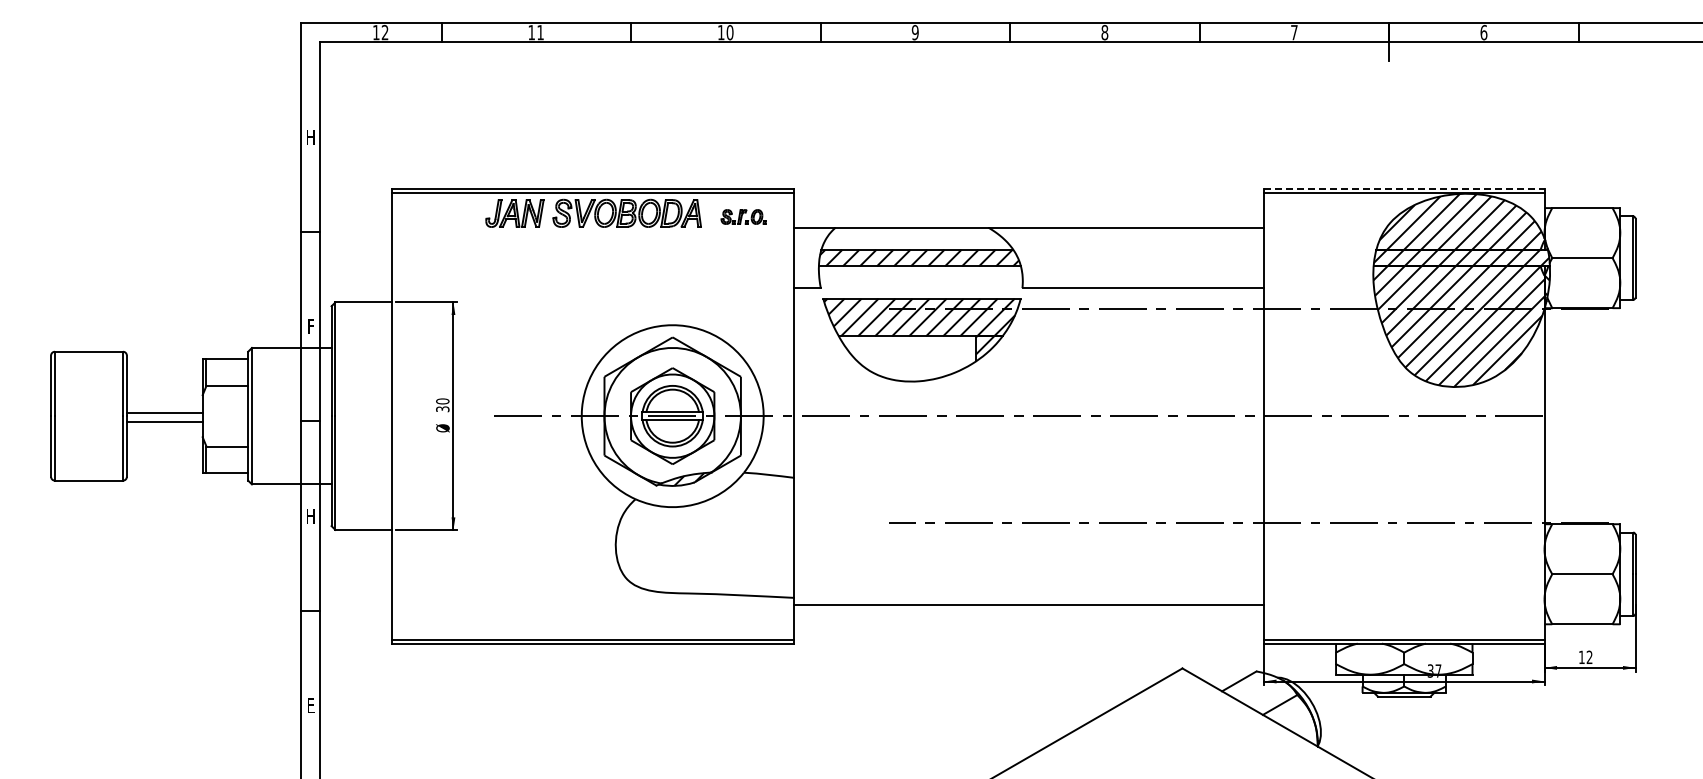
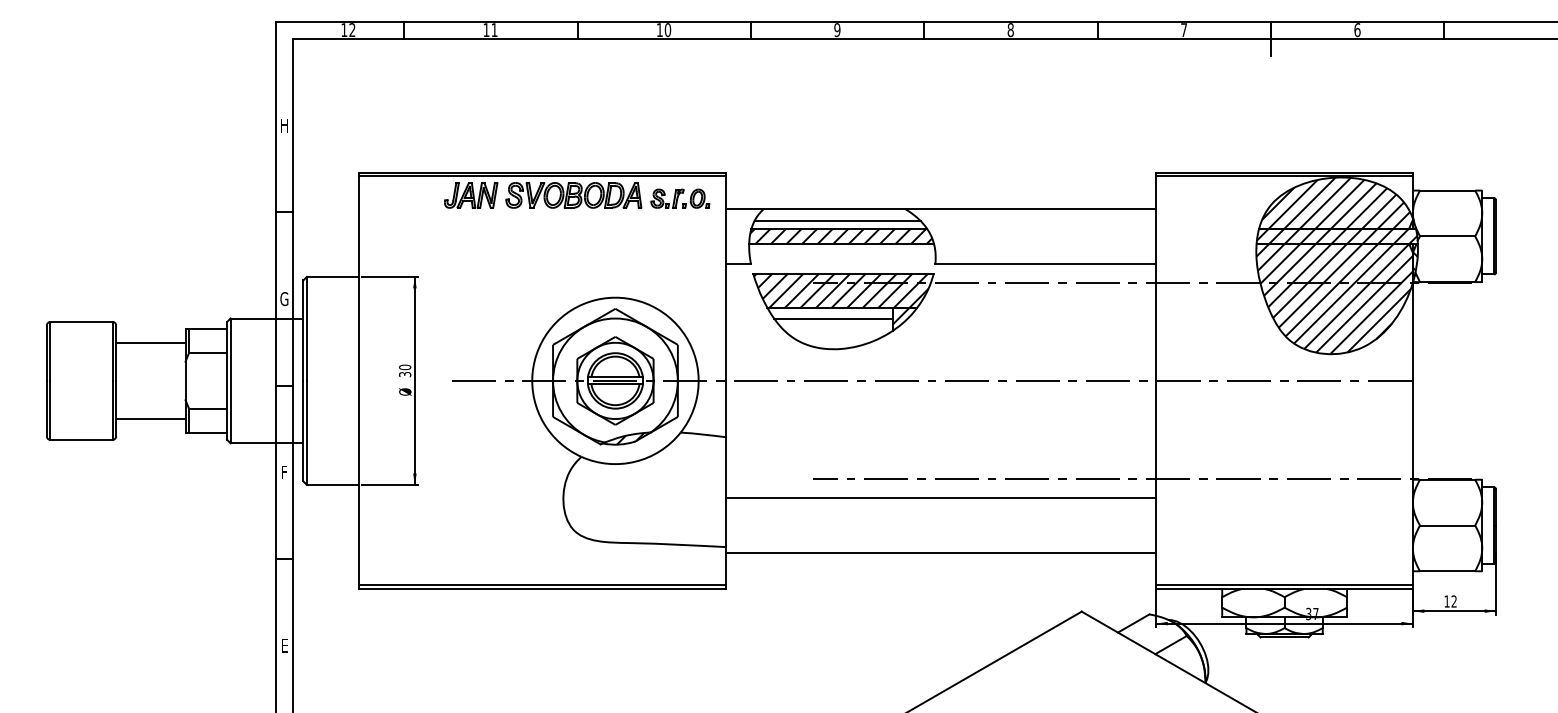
line: (1404, 188) -> (1284, 172), dashed -> solid
part: (743, 216) -> (680, 198), size x1.43
line: (915, 241) -> (837, 221), added
text: (310, 326) -> (284, 298), F -> G
line: (910, 347) -> (832, 318), added
line: (164, 412) -> (150, 342), moved
line: (164, 421) -> (150, 418), moved
text: (310, 516) -> (284, 472), H -> F
line: (1029, 543) -> (941, 497), added

